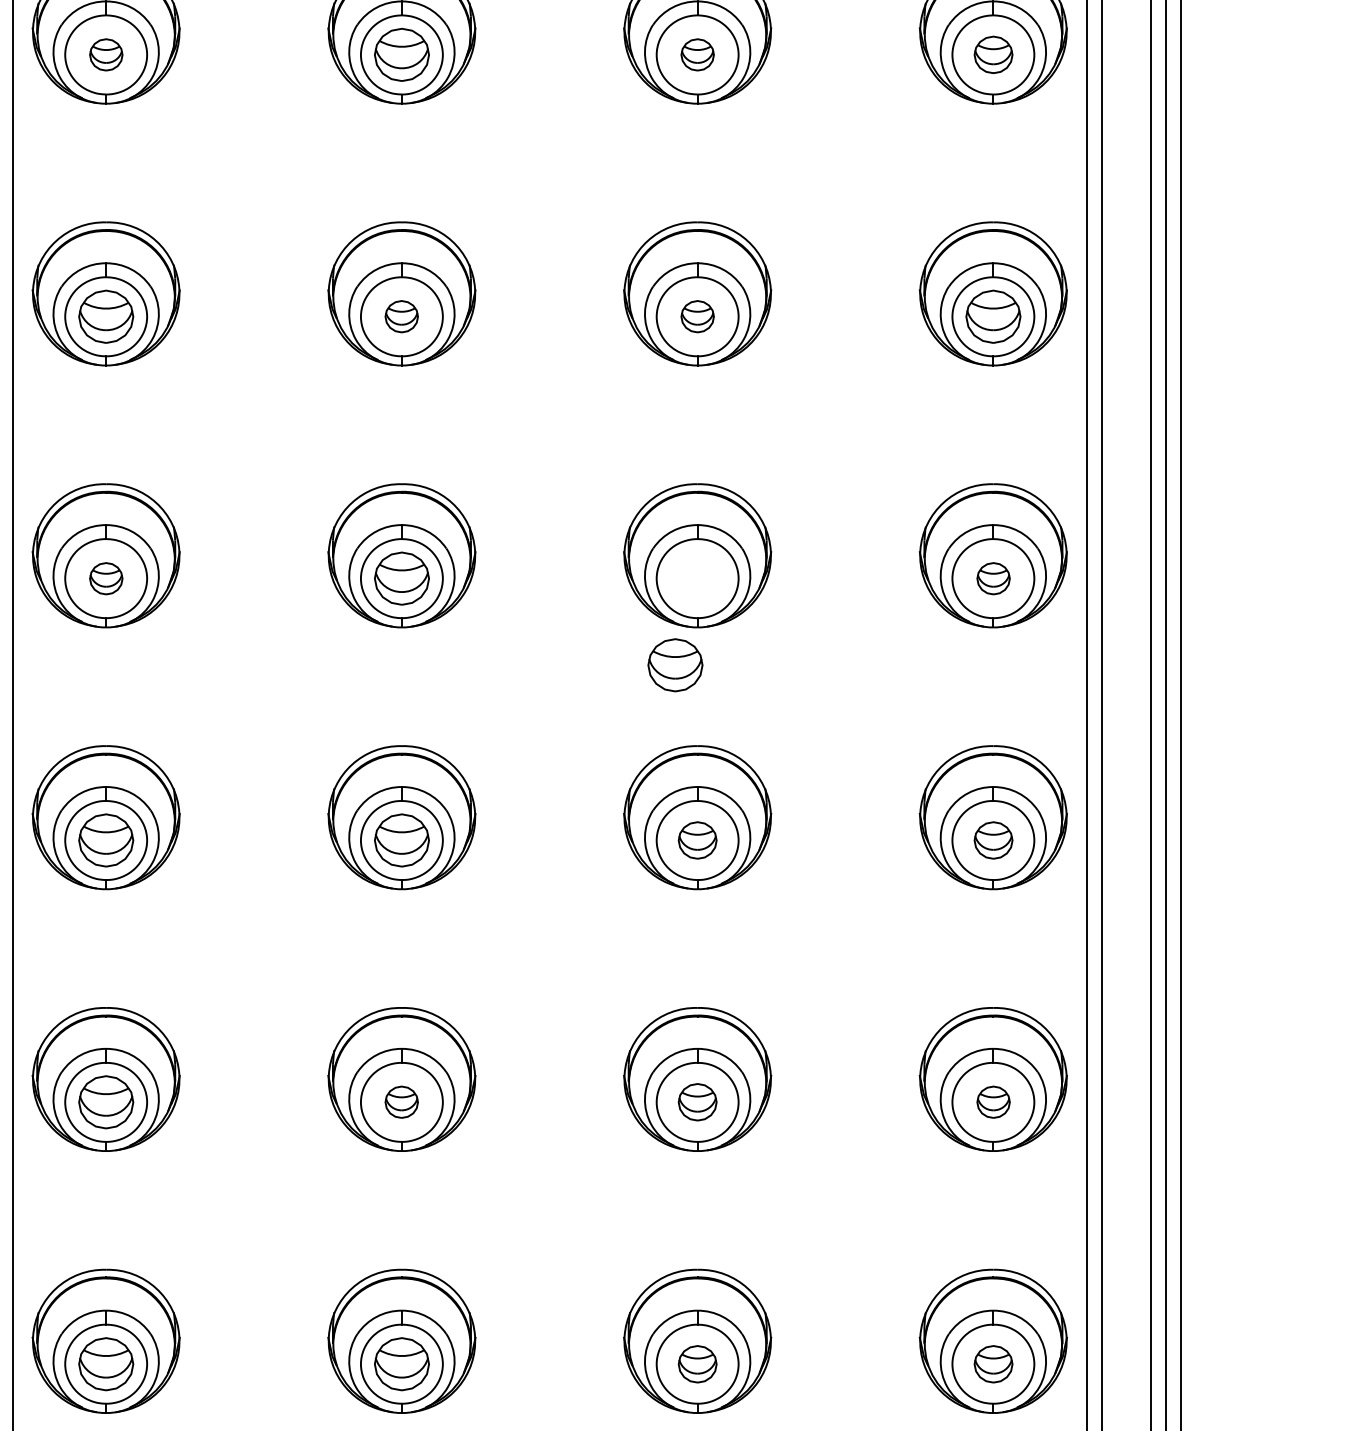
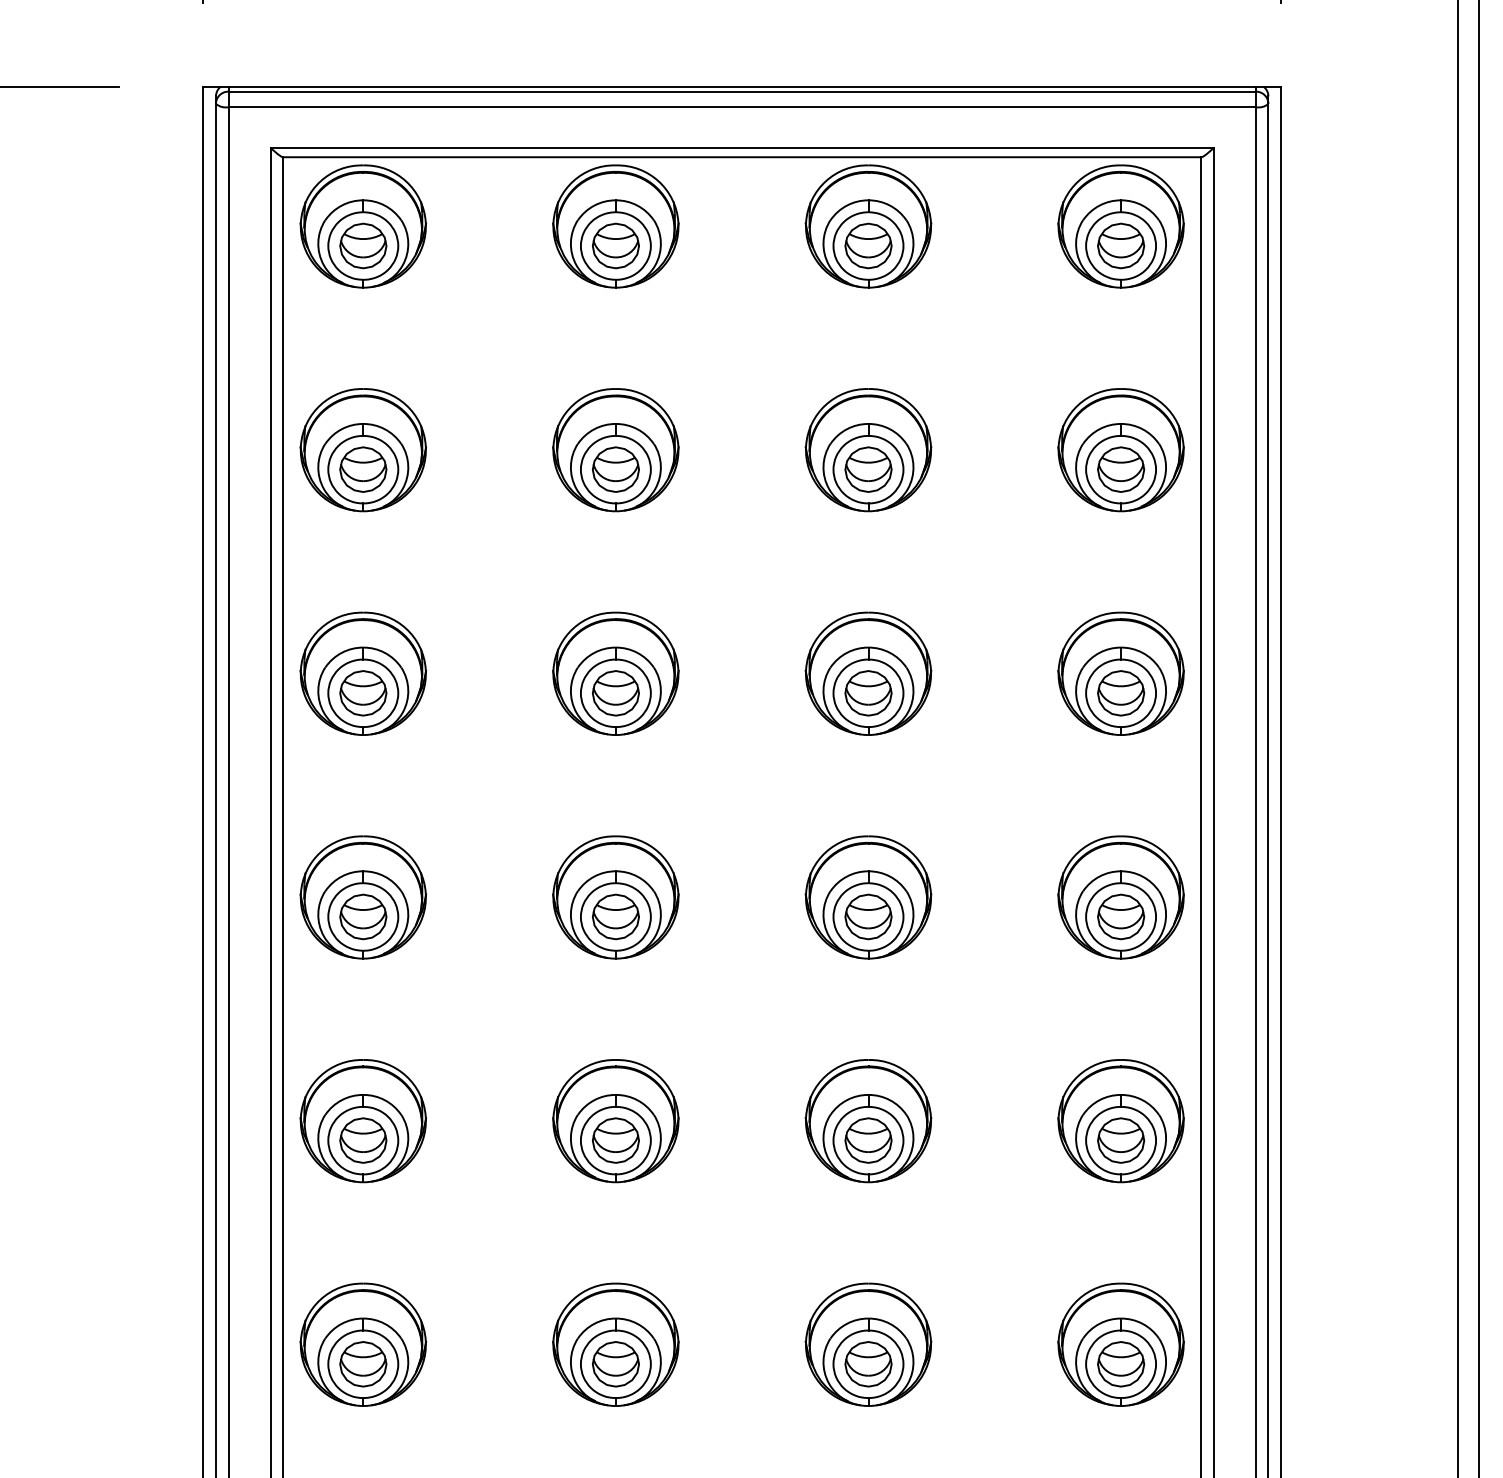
part: (106, 54) -> (363, 245), size x1.67
part: (697, 54) -> (868, 245), size x1.67
part: (993, 54) -> (1121, 245), size x1.43
part: (401, 316) -> (615, 469), size x1.67
part: (697, 316) -> (868, 469), size x1.67
part: (106, 578) -> (363, 693), size x1.67
part: (993, 578) -> (1121, 693), size x1.67
part: (675, 665) -> (868, 693), moved
part: (697, 839) -> (868, 916), size x1.43
part: (993, 839) -> (1121, 916), size x1.43
part: (401, 1102) -> (615, 1140), size x1.67
part: (697, 1102) -> (868, 1140), size x1.43
part: (993, 1102) -> (1121, 1140), size x1.67
part: (697, 1364) -> (868, 1364), size x1.43
part: (993, 1364) -> (1121, 1364), size x1.43

